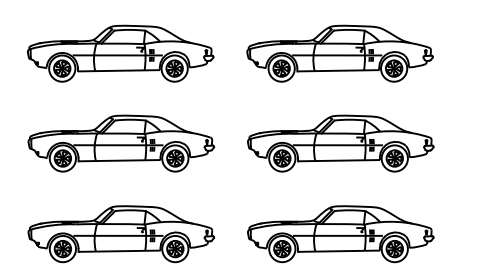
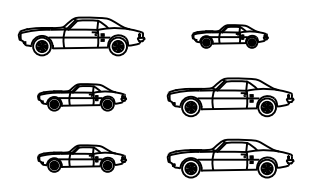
part: (339, 53) -> (229, 36), size x0.6
part: (120, 143) -> (81, 97), size x0.7
part: (120, 234) -> (81, 158), size x0.7

